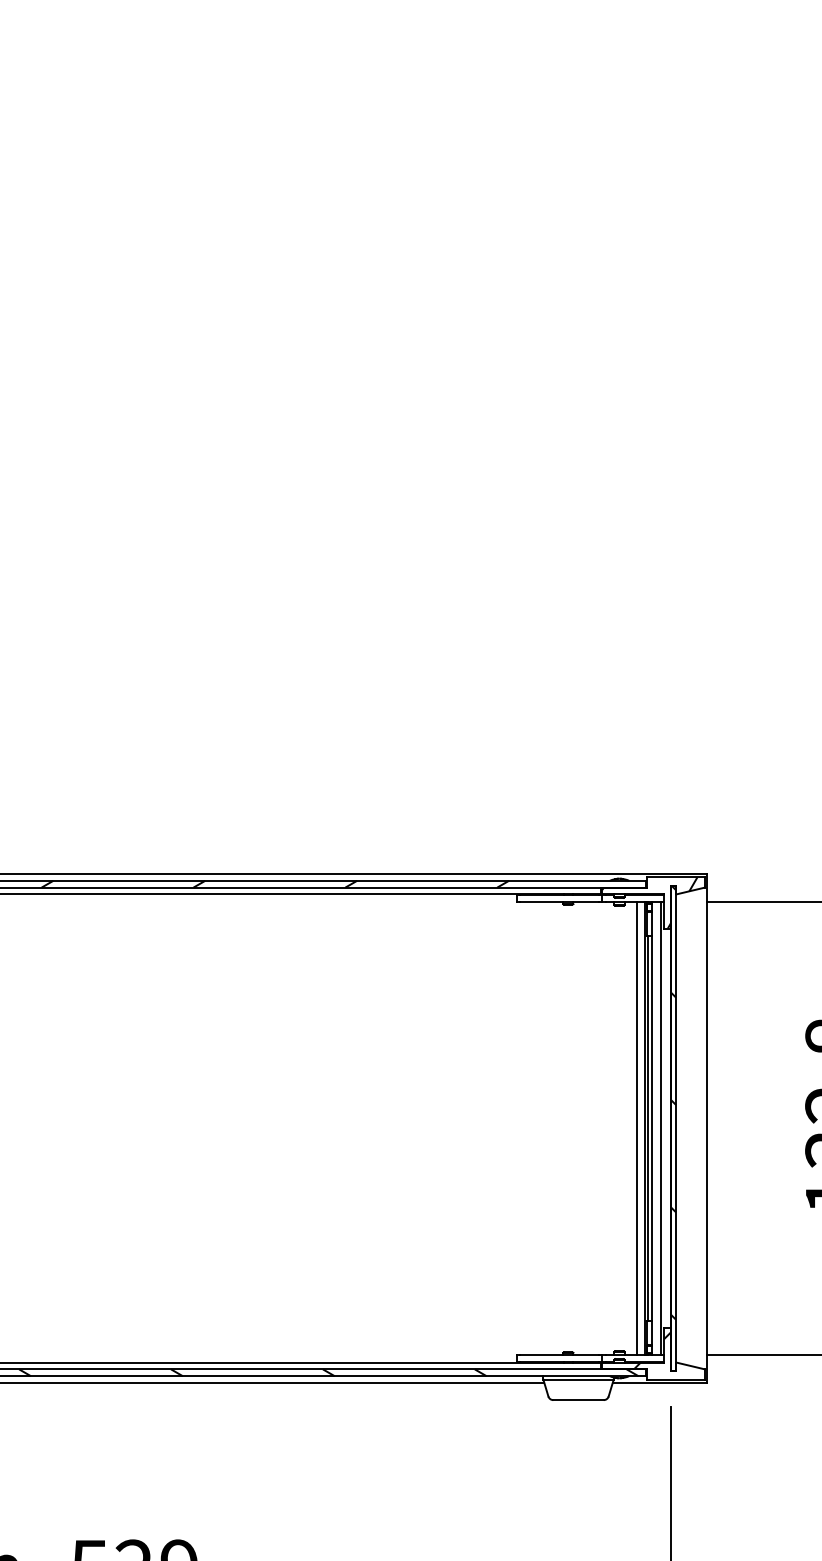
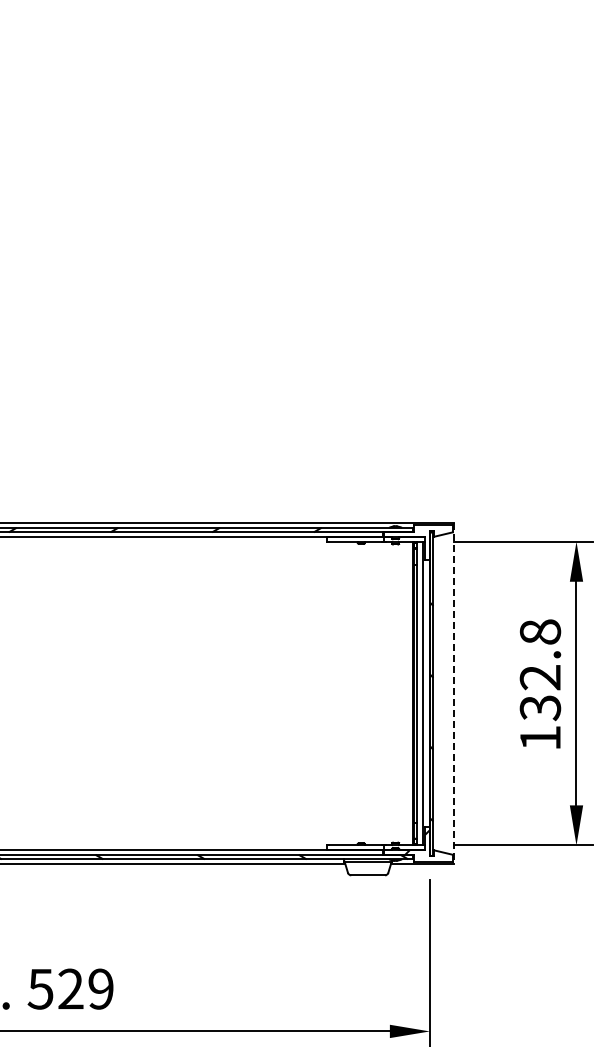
hatch: (649, 902) -> (415, 542), removed
line: (637, 1128) -> (407, 693), removed
line: (706, 1129) -> (453, 694), solid -> dashed

